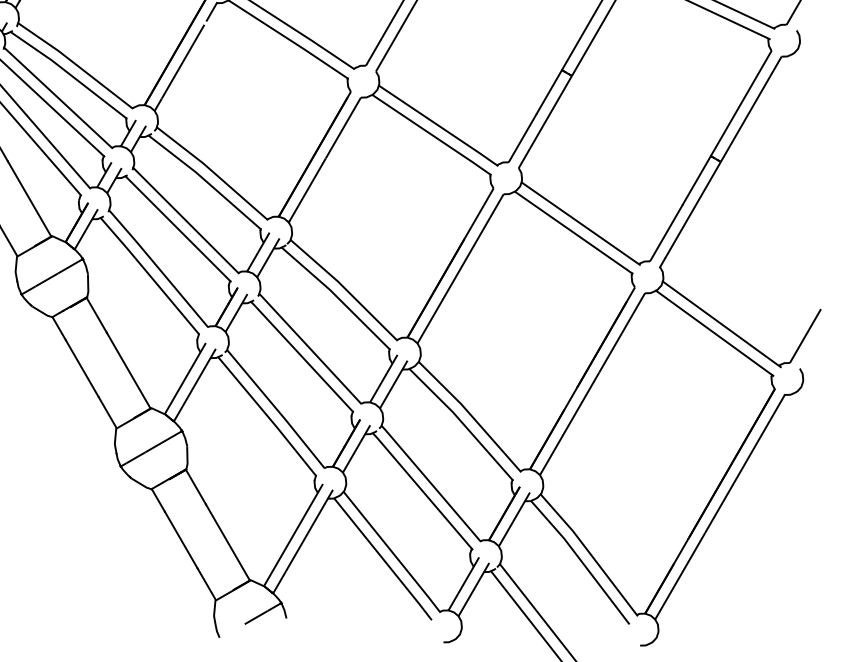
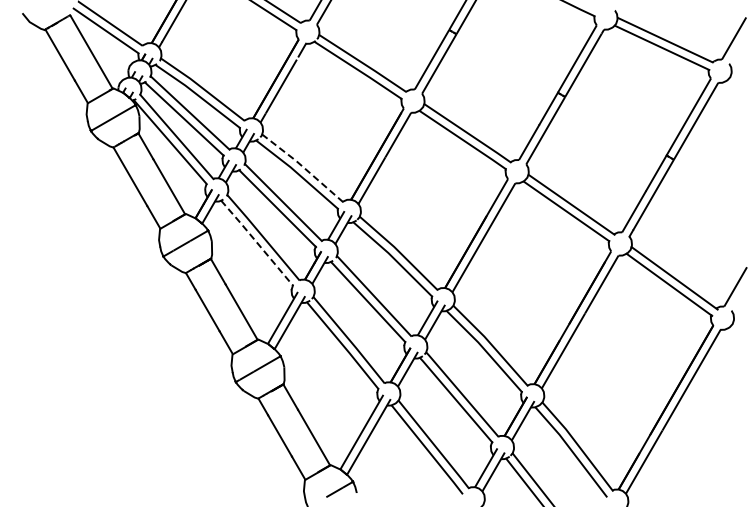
line: (212, 171) -> (302, 166), solid -> dashed
line: (150, 275) -> (257, 242), solid -> dashed

